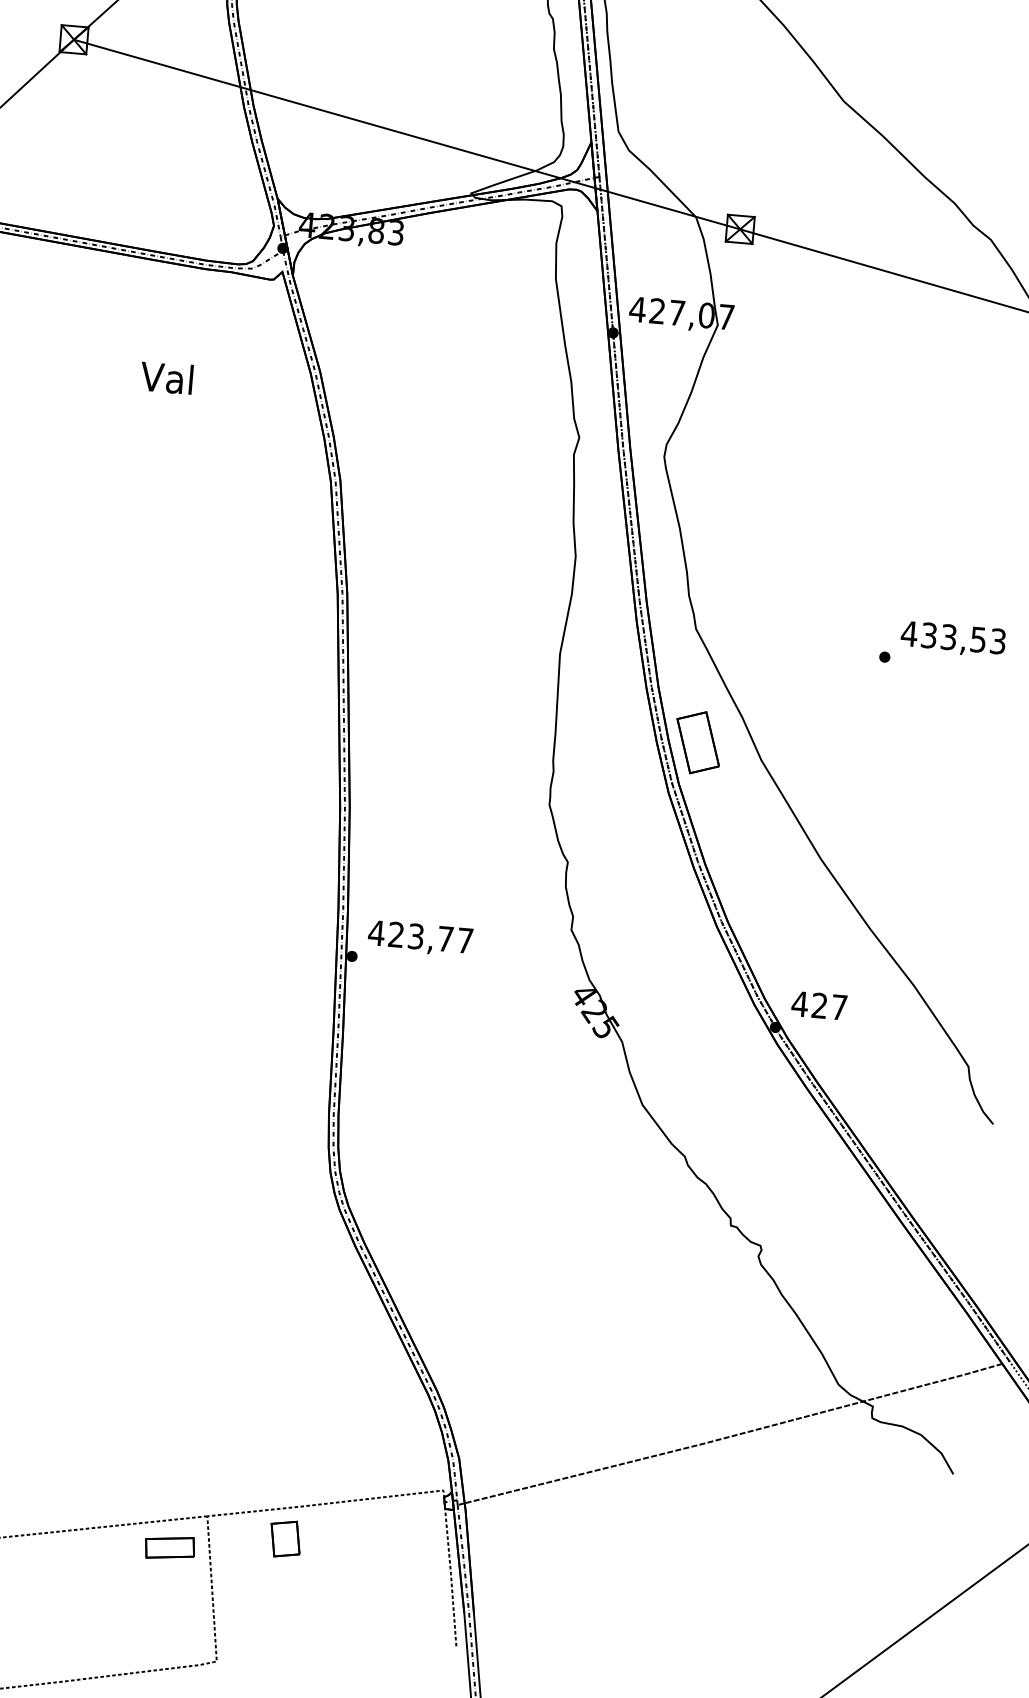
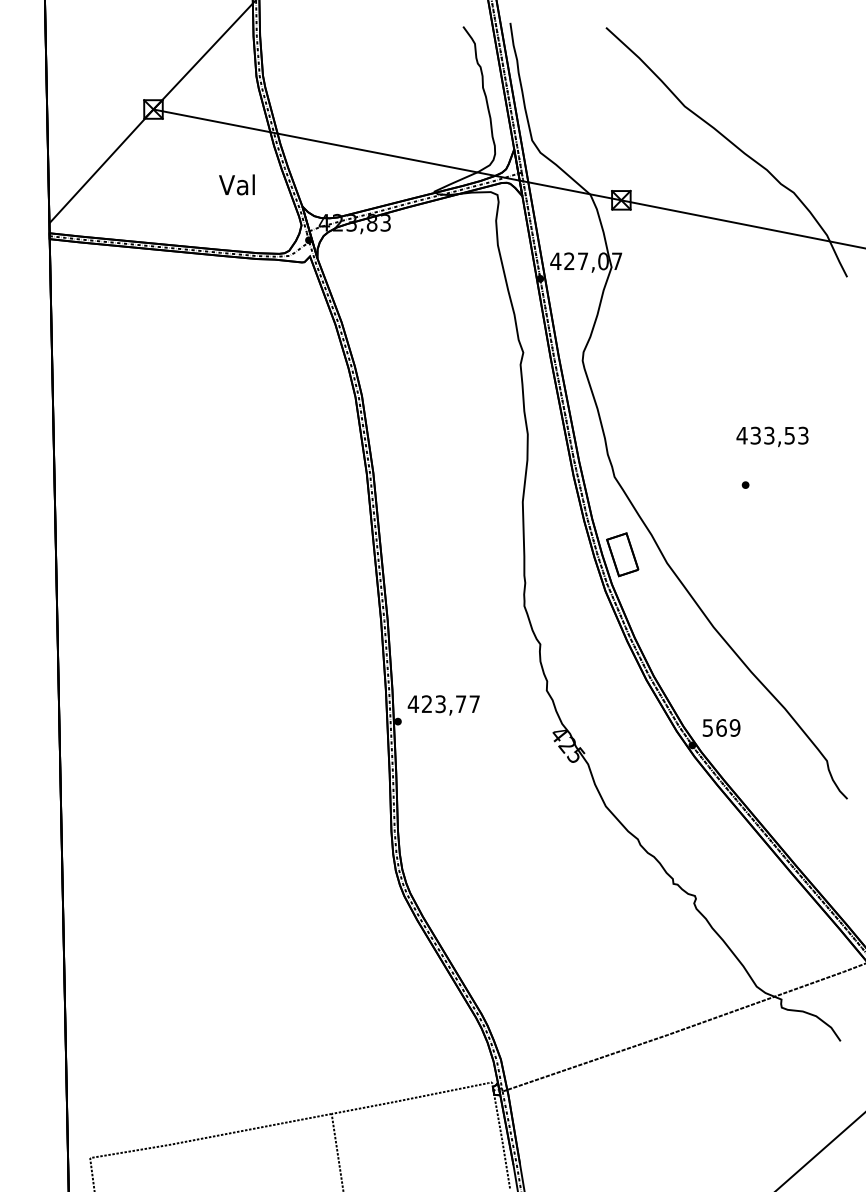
text: (166, 377) -> (236, 184), moved
text: (953, 638) -> (772, 436), moved
text: (819, 1005) -> (721, 727), 427 -> 569
part: (285, 1538) -> (386, 1124), removed
part: (169, 1547) -> (307, 1137), removed

